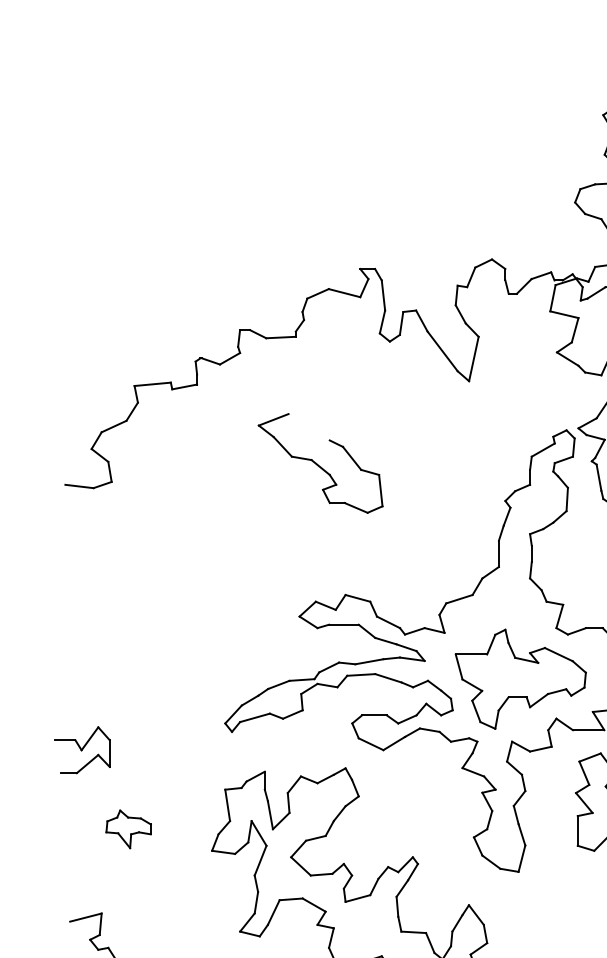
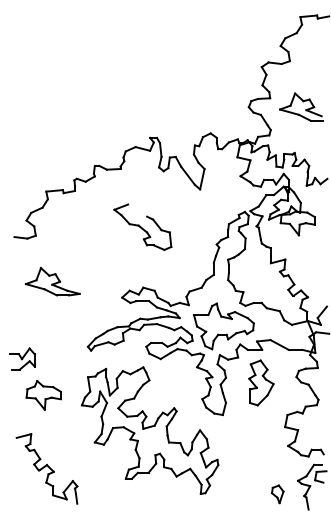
part: (319, 461) -> (142, 226), moved
part: (147, 581) -> (52, 281), added
part: (128, 829) -> (43, 395), size x1.67

